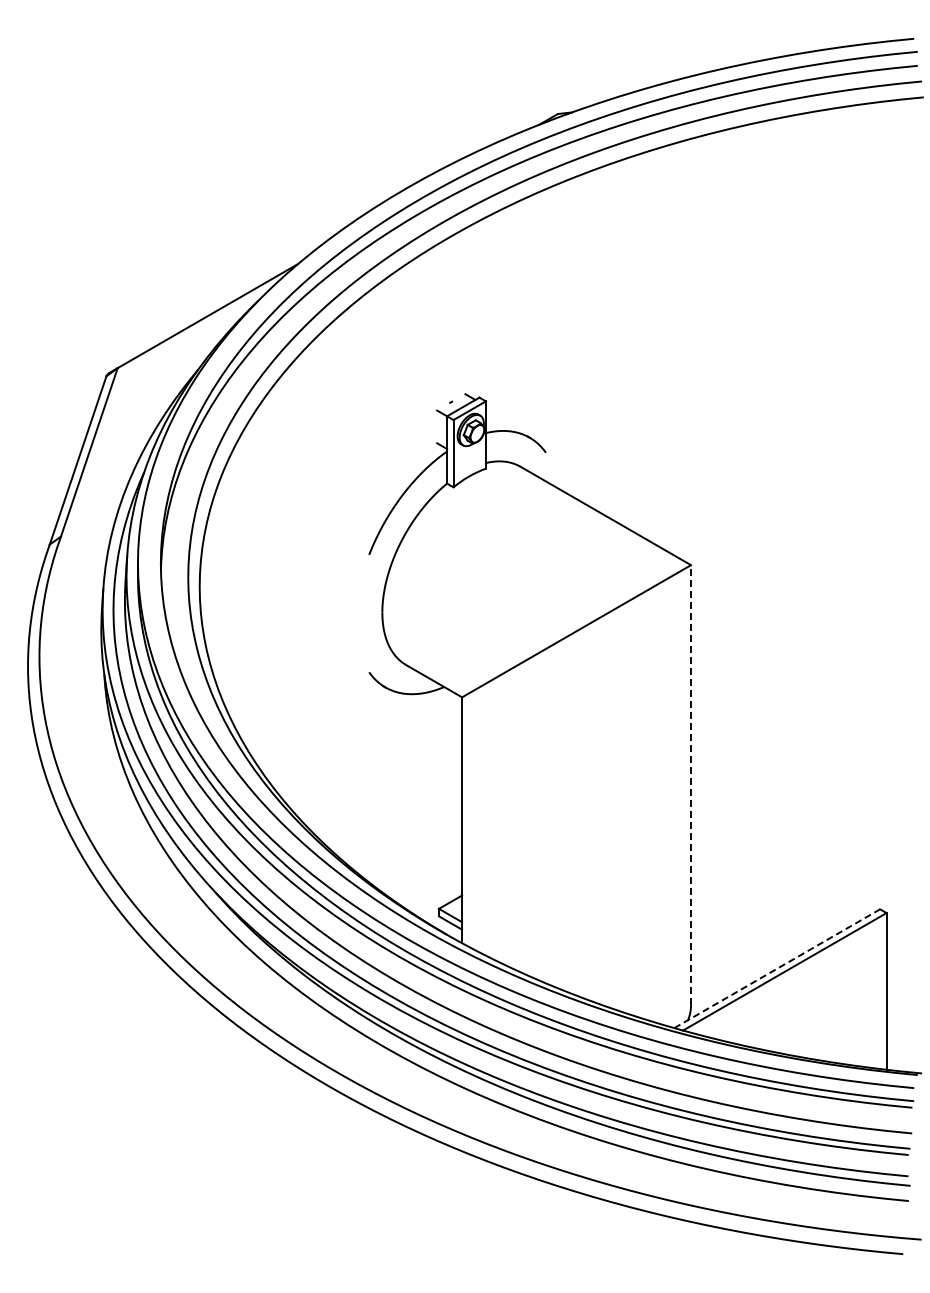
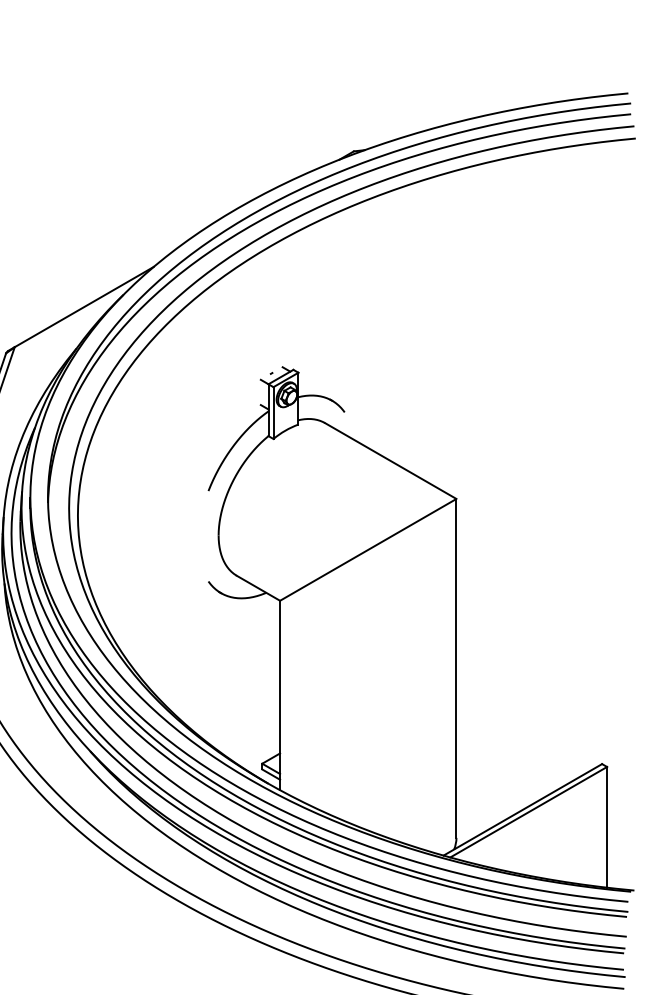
line: (691, 785) -> (456, 668), dashed -> solid
line: (777, 968) -> (523, 809), dashed -> solid

